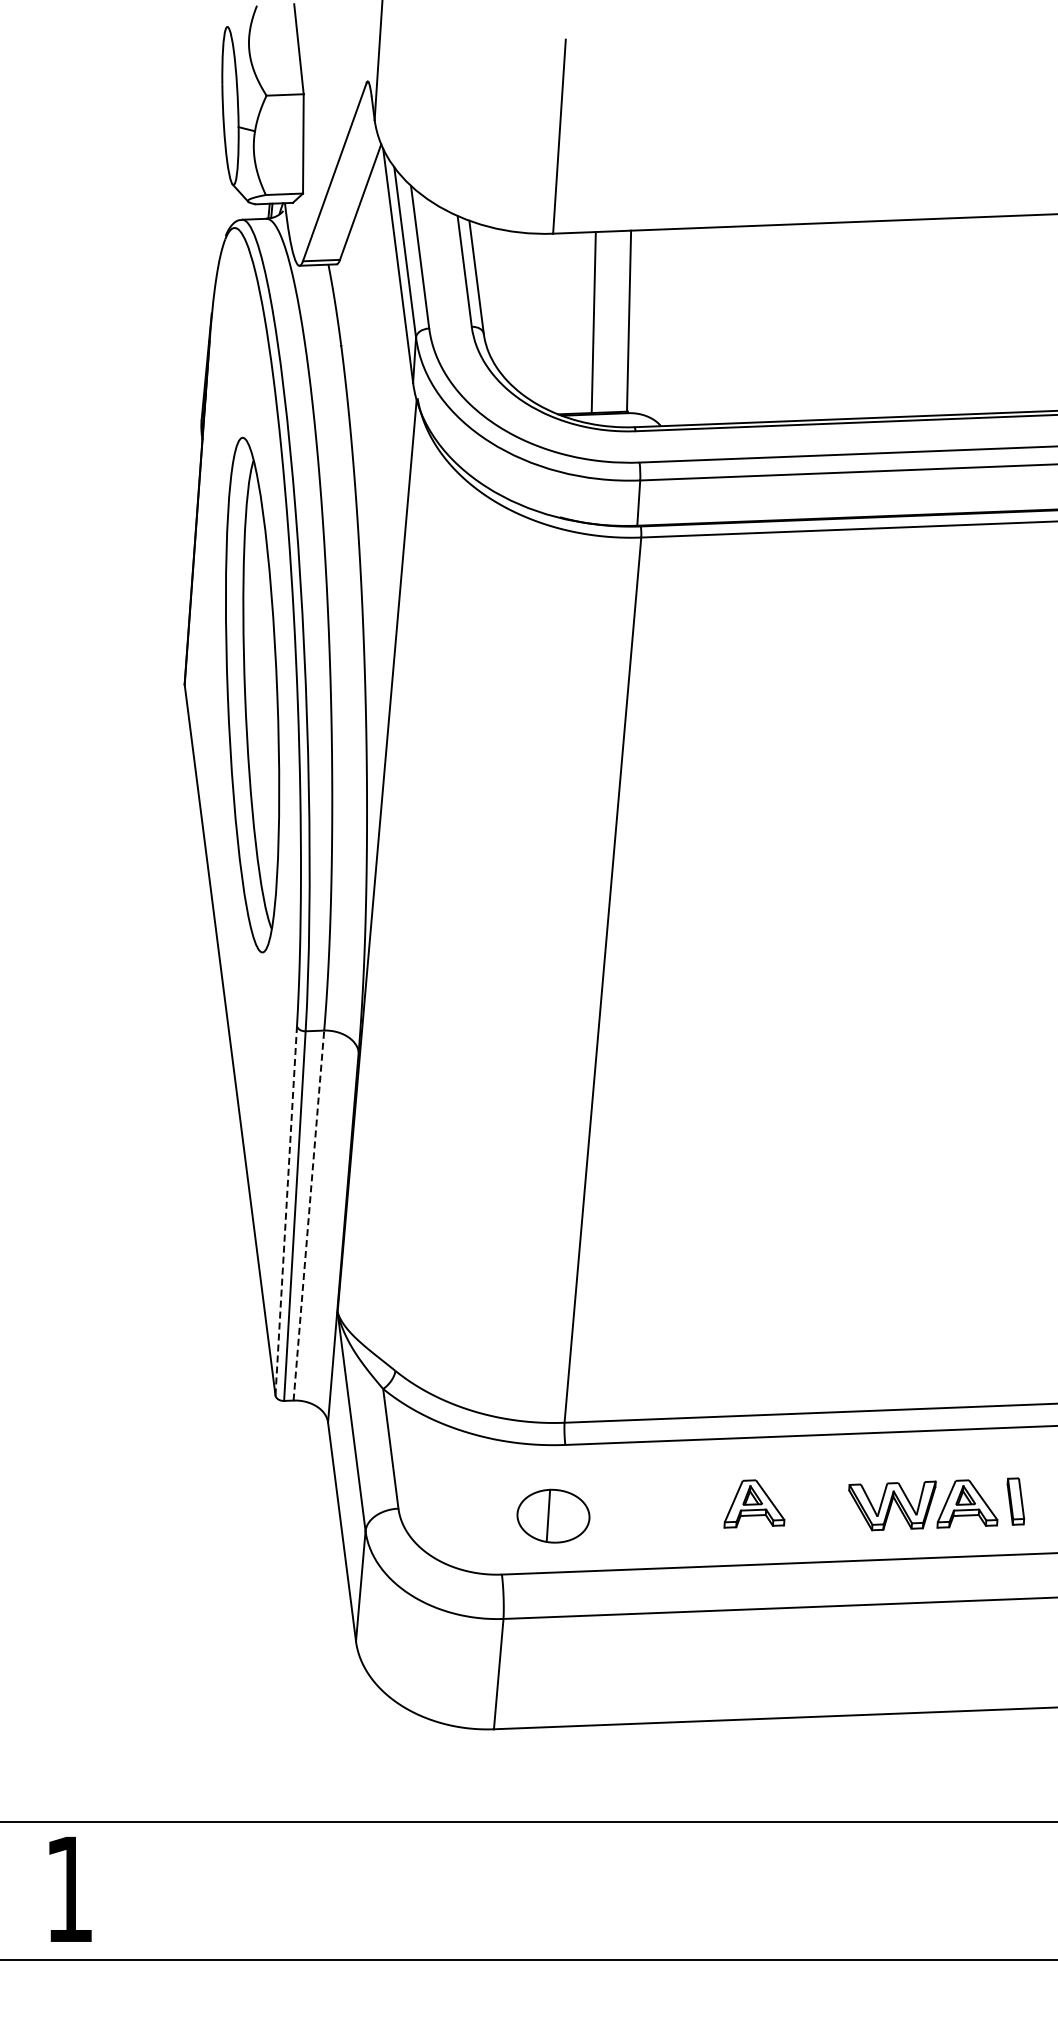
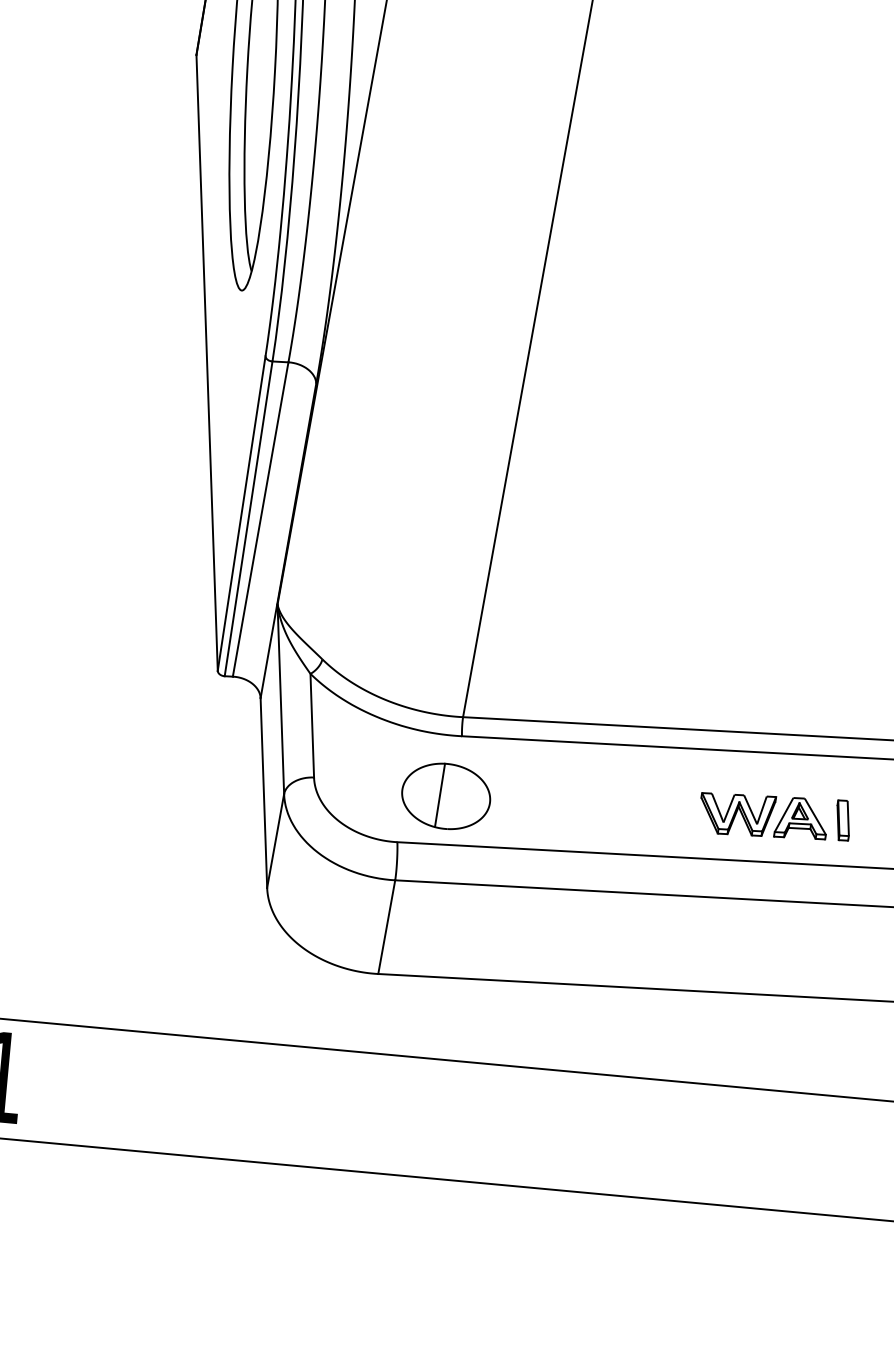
line: (286, 1210) -> (241, 513), dashed -> solid
line: (308, 1215) -> (260, 519), dashed -> solid
part: (754, 1503) -> (619, 801), removed
part: (553, 1515) -> (446, 795), size x1.43

